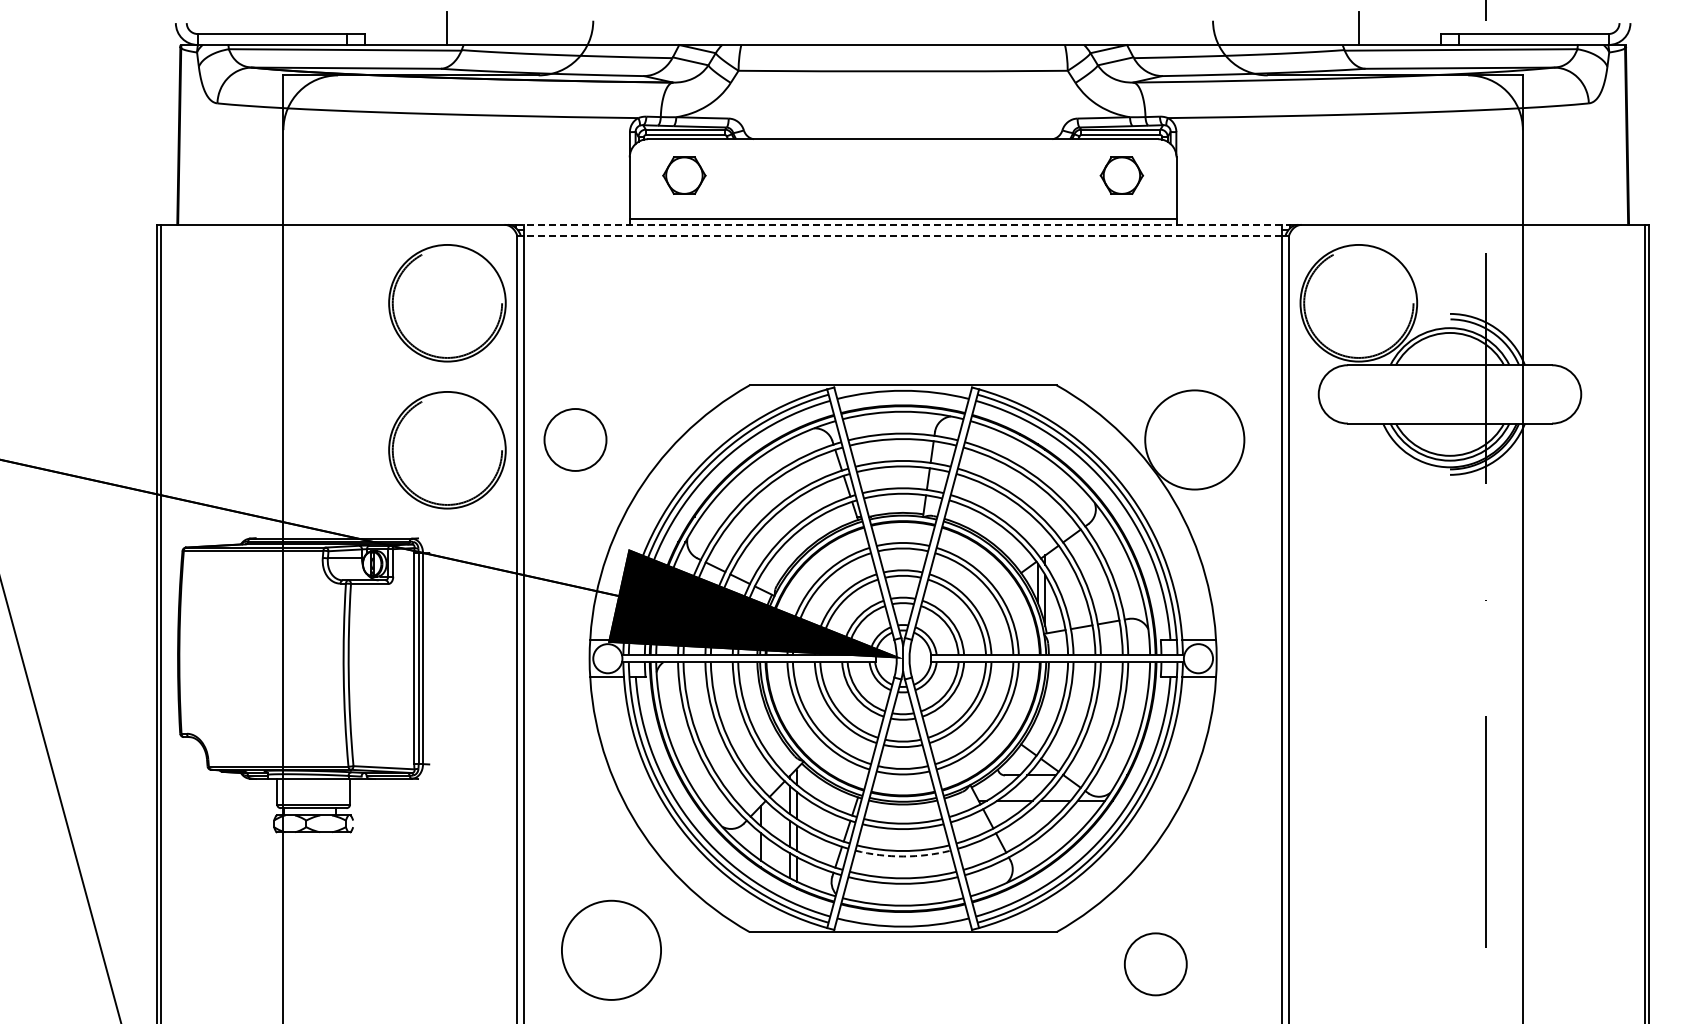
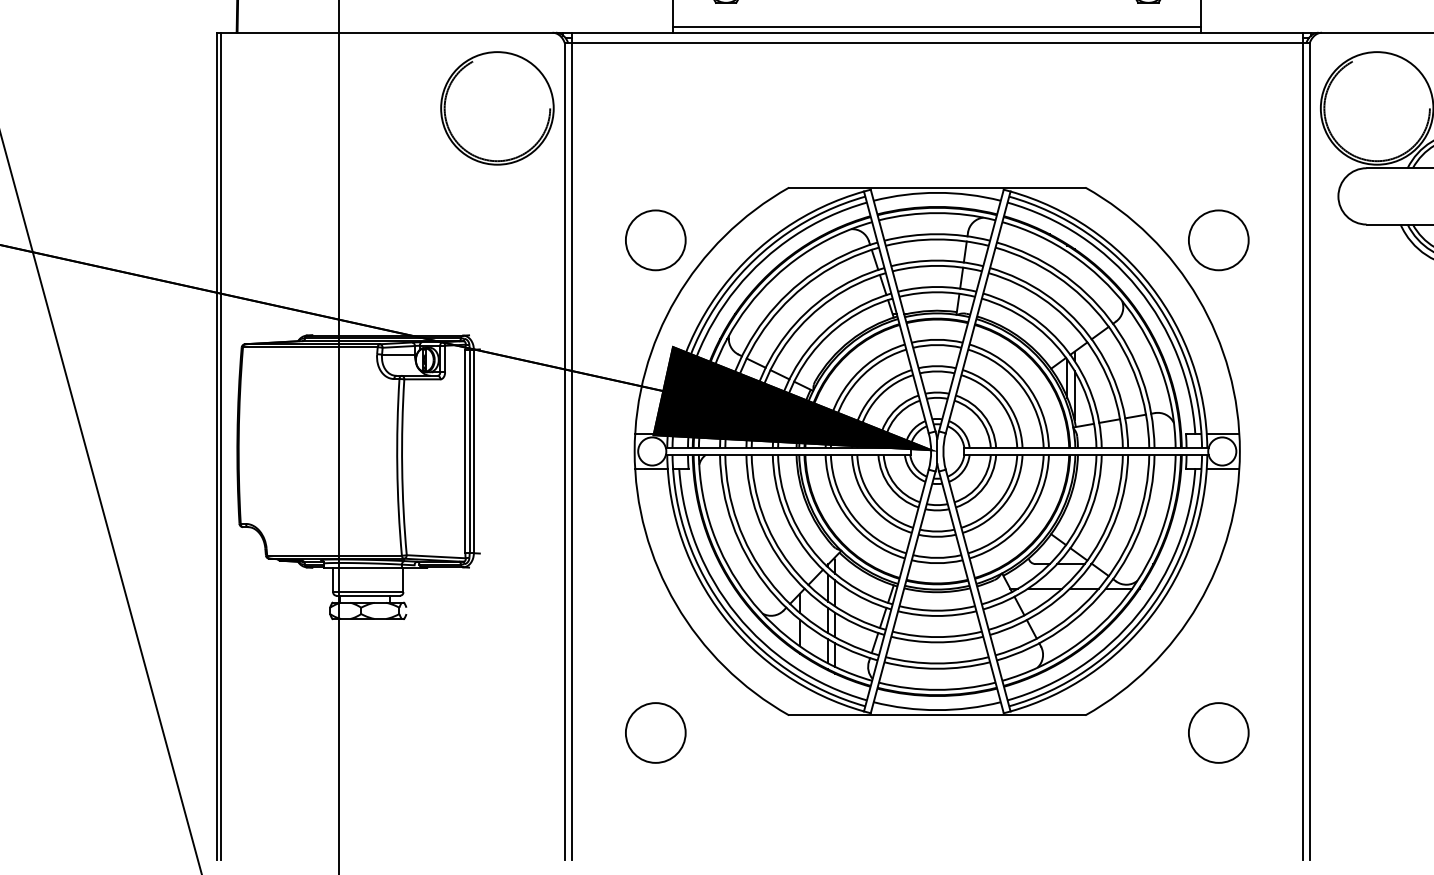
line: (903, 224) -> (937, 32), dashed -> solid
line: (903, 235) -> (937, 43), dashed -> solid
circle: (575, 439) -> (655, 239), moved
circle: (1194, 439) -> (1218, 239), size x0.62
part: (447, 450) -> (497, 250), removed
arc: (903, 856) -> (937, 642), dashed -> solid
circle: (611, 950) -> (655, 733), size x0.62
circle: (1155, 964) -> (1218, 733), moved

